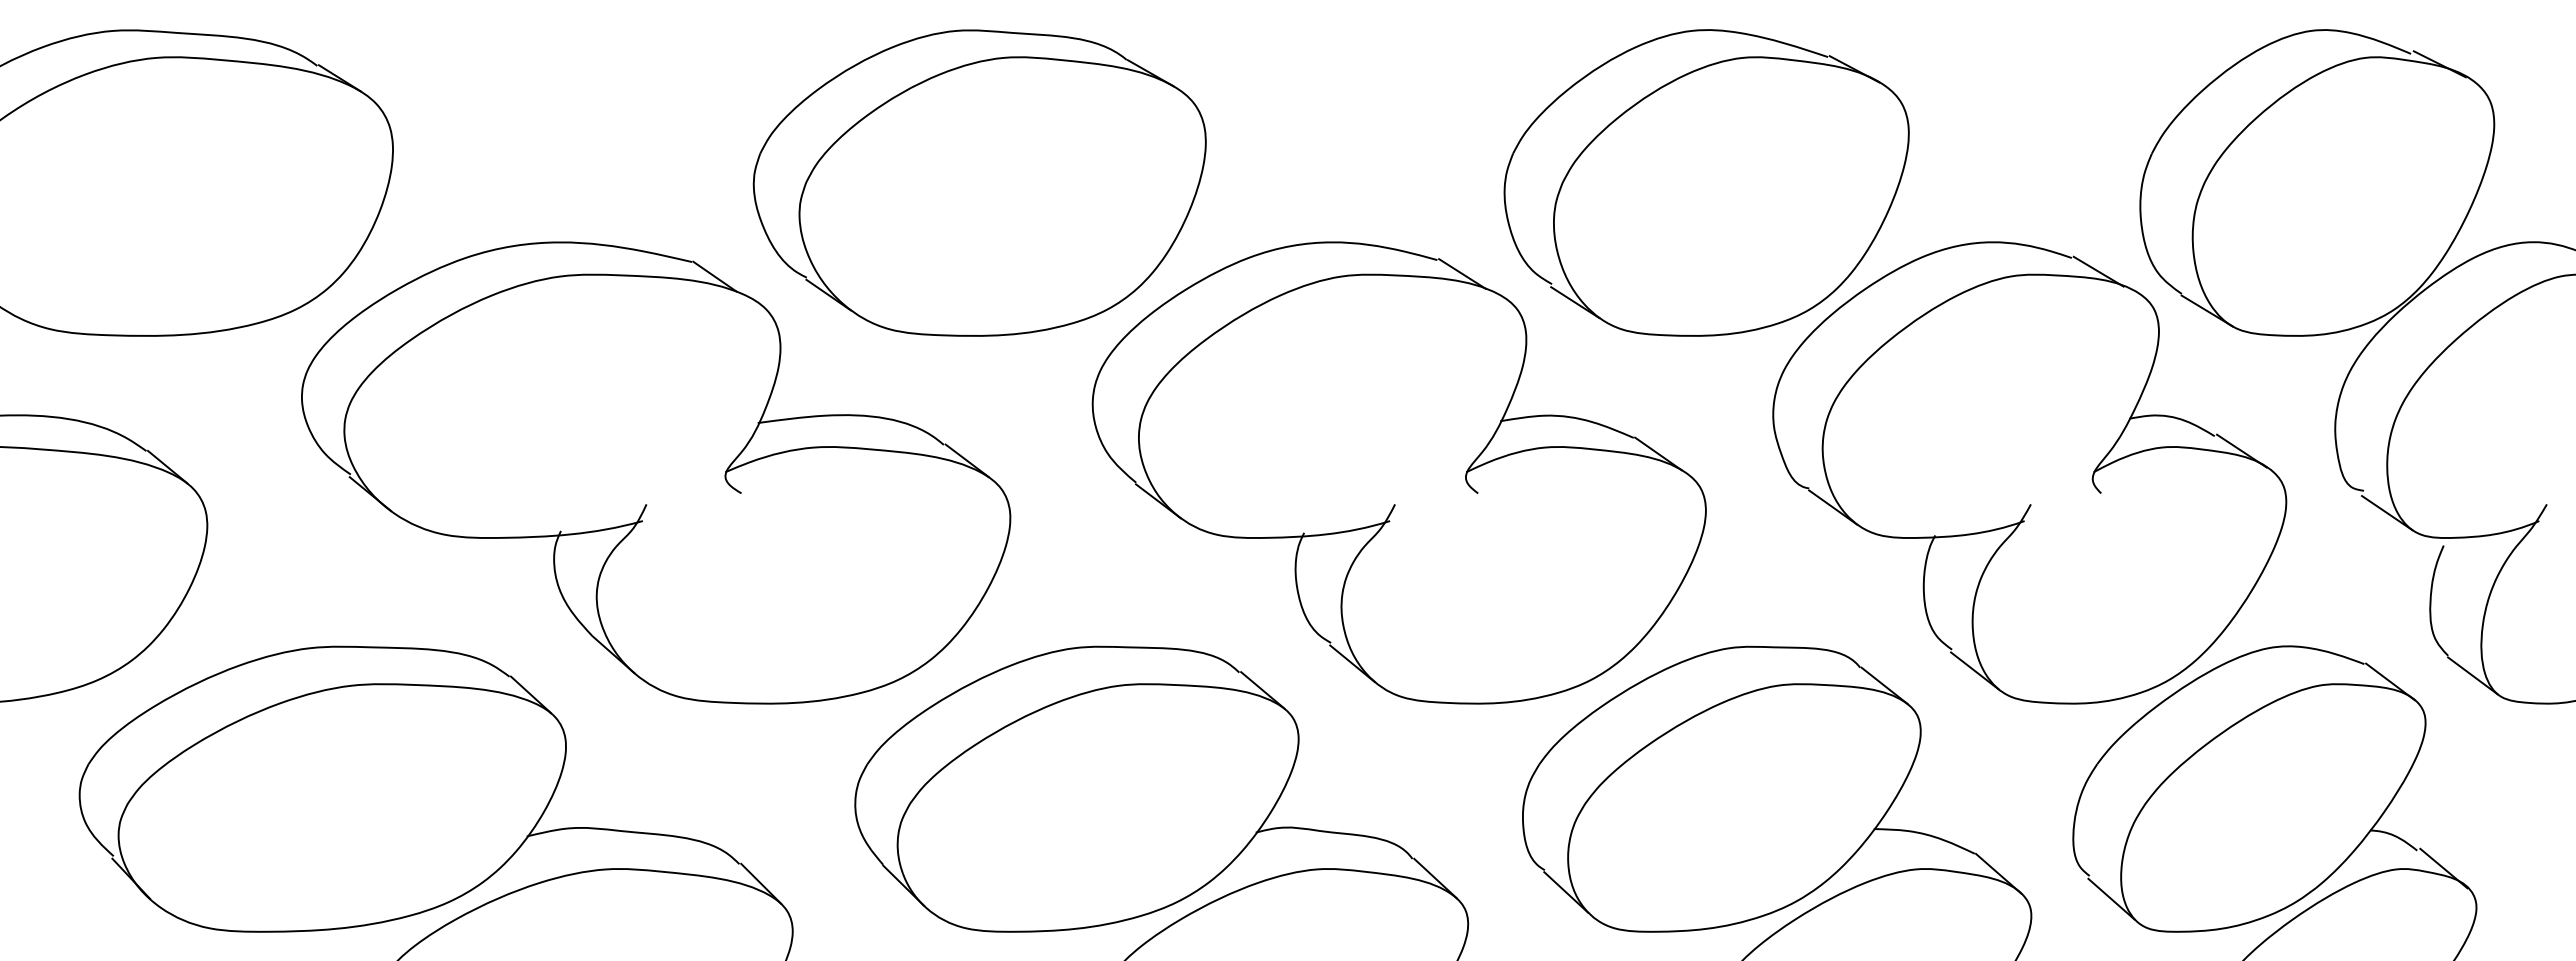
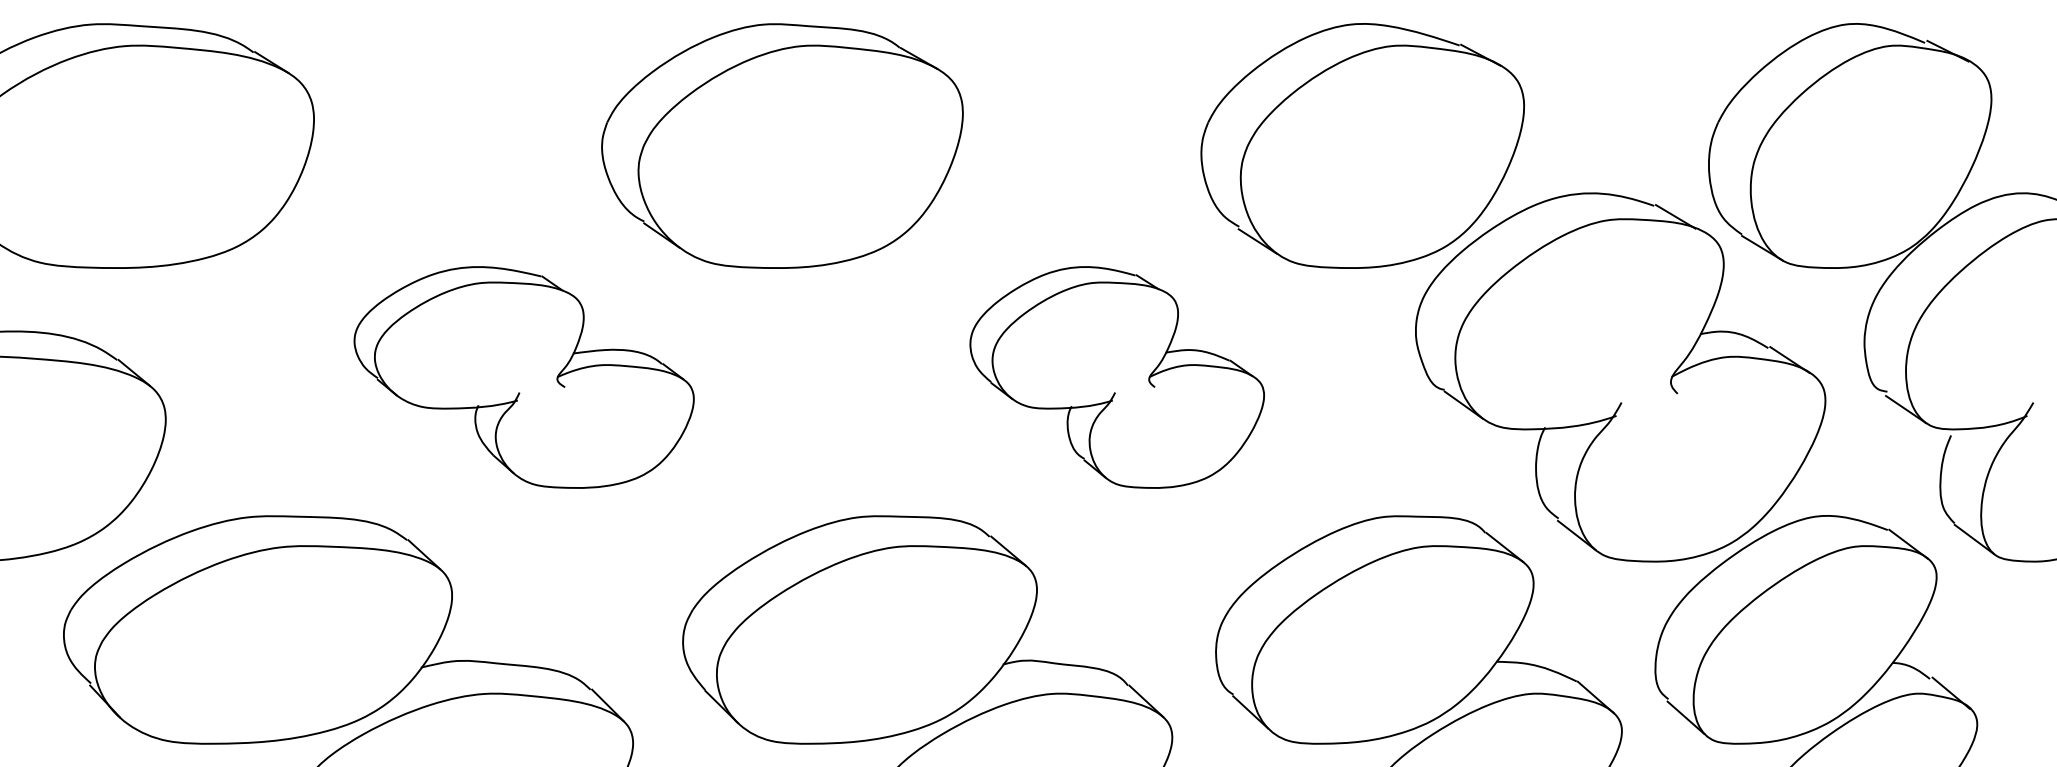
part: (656, 472) -> (524, 377), size x0.6
part: (1398, 472) -> (1116, 377), size x0.6

